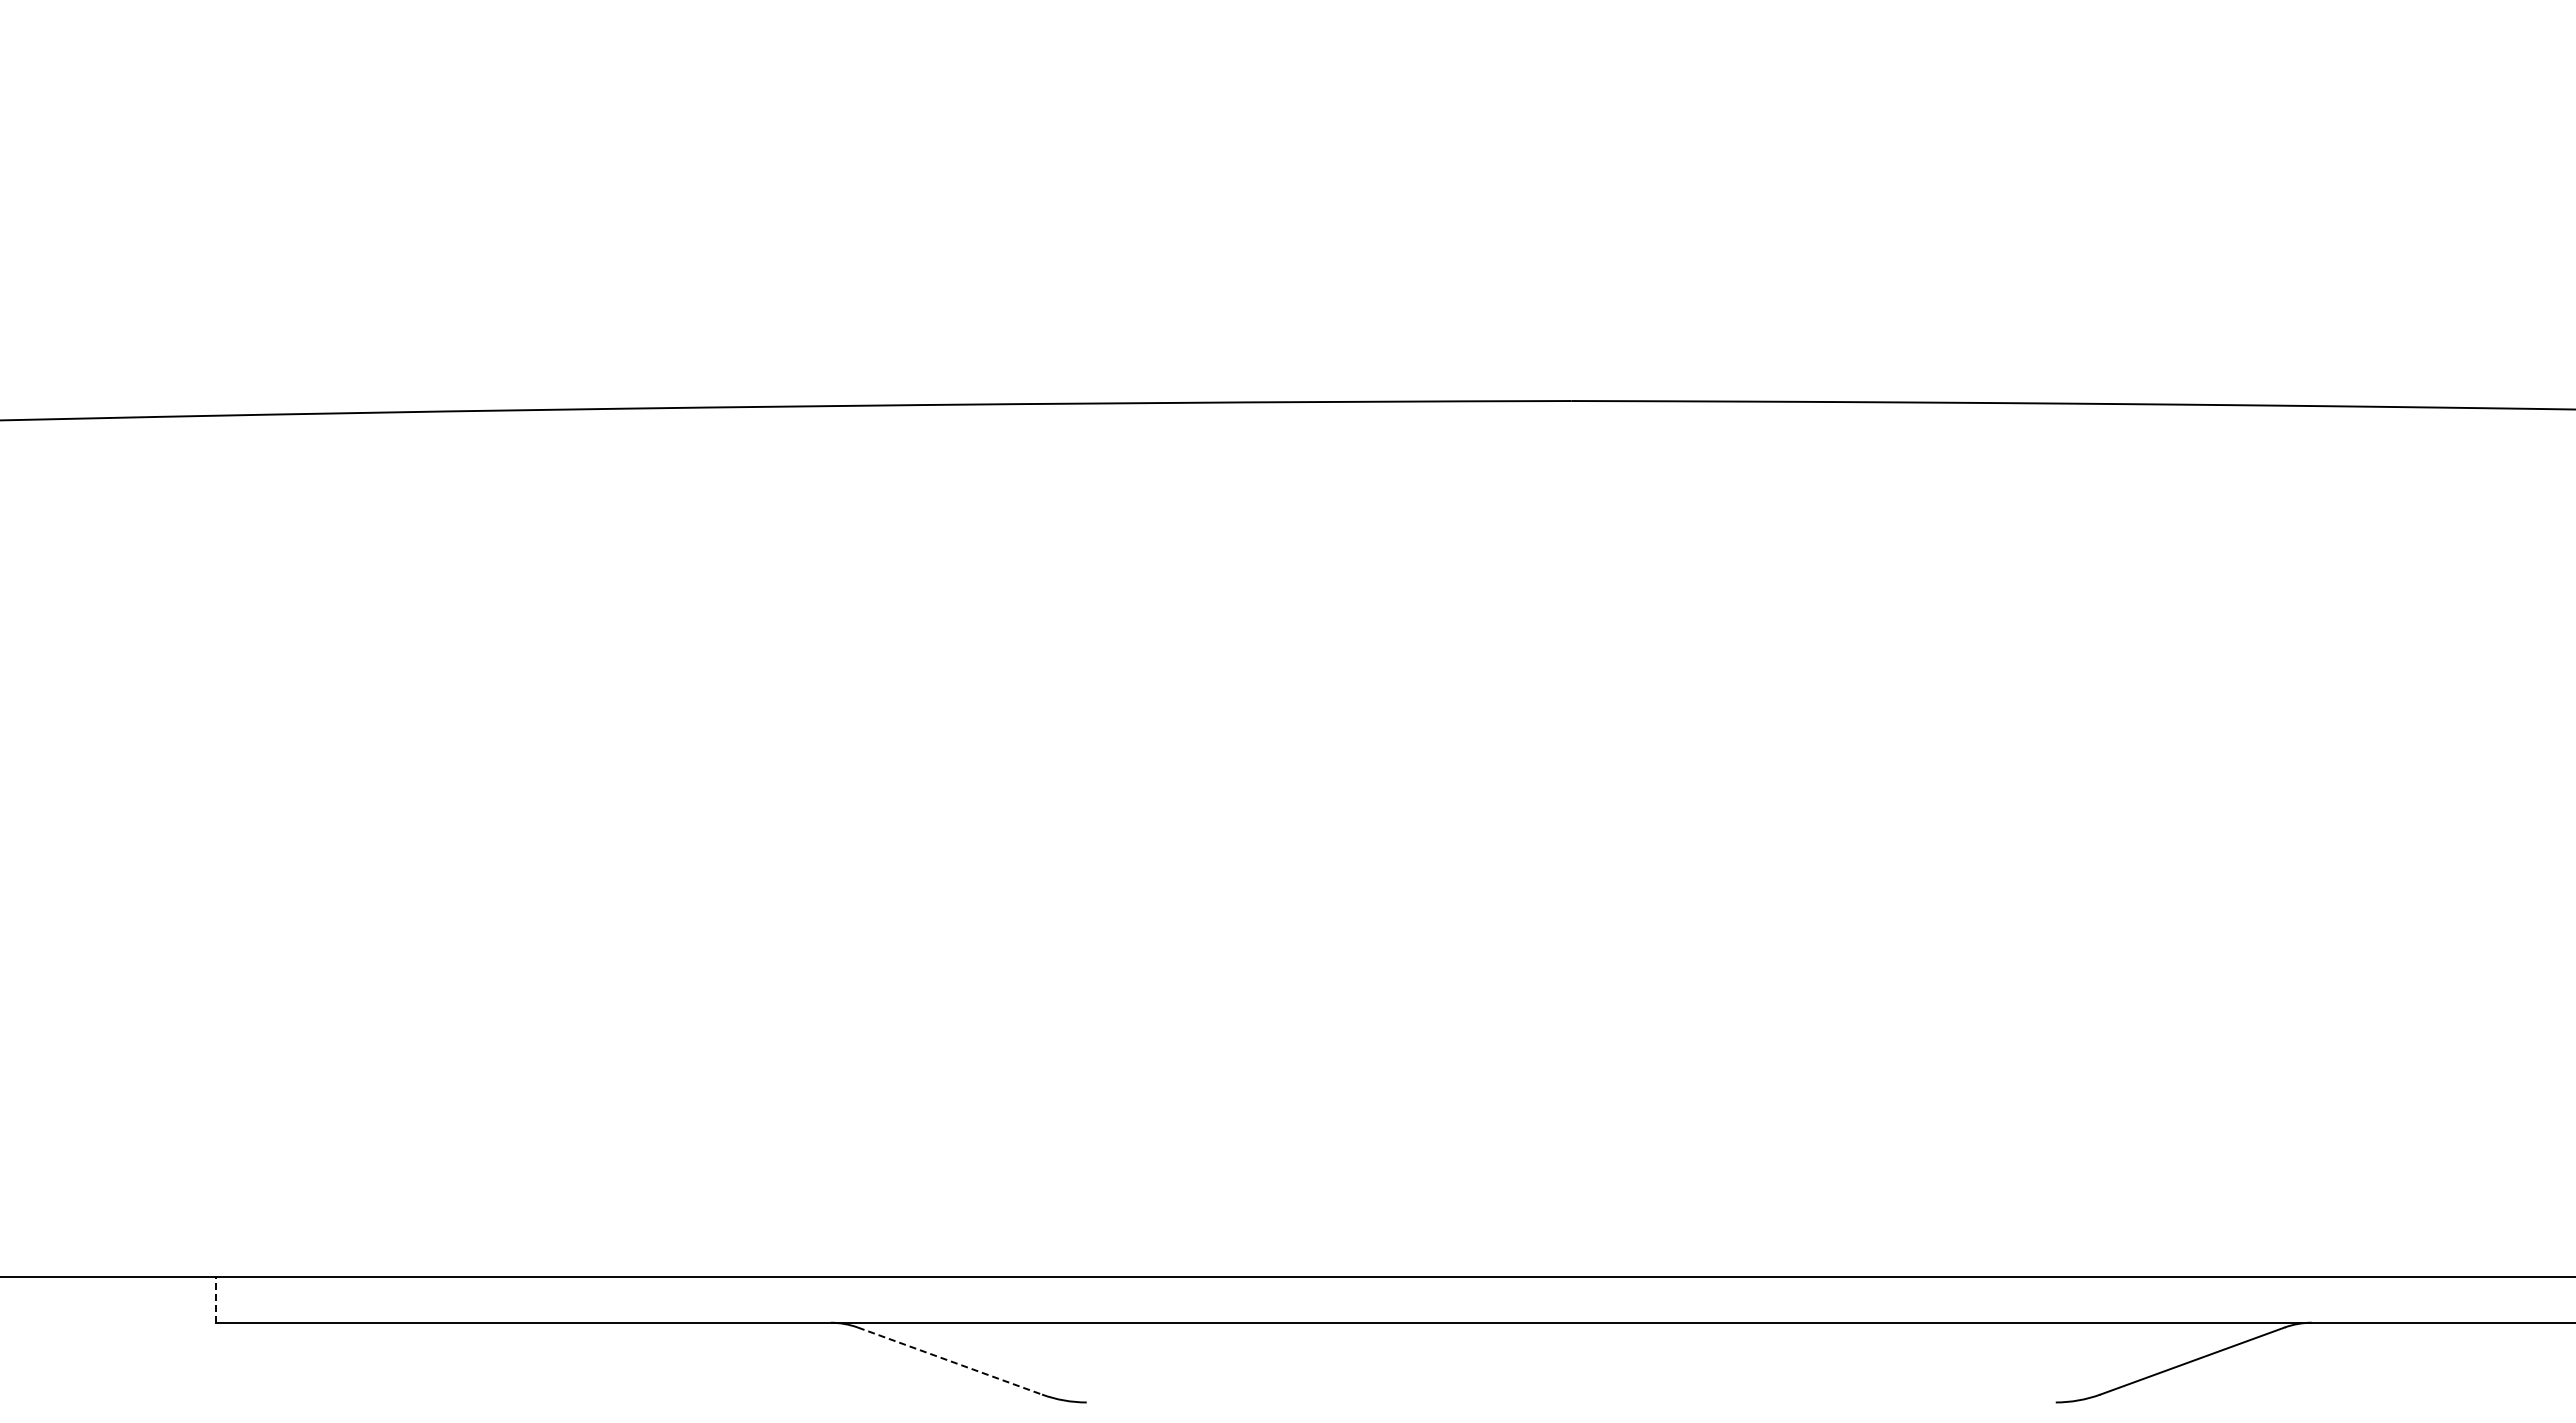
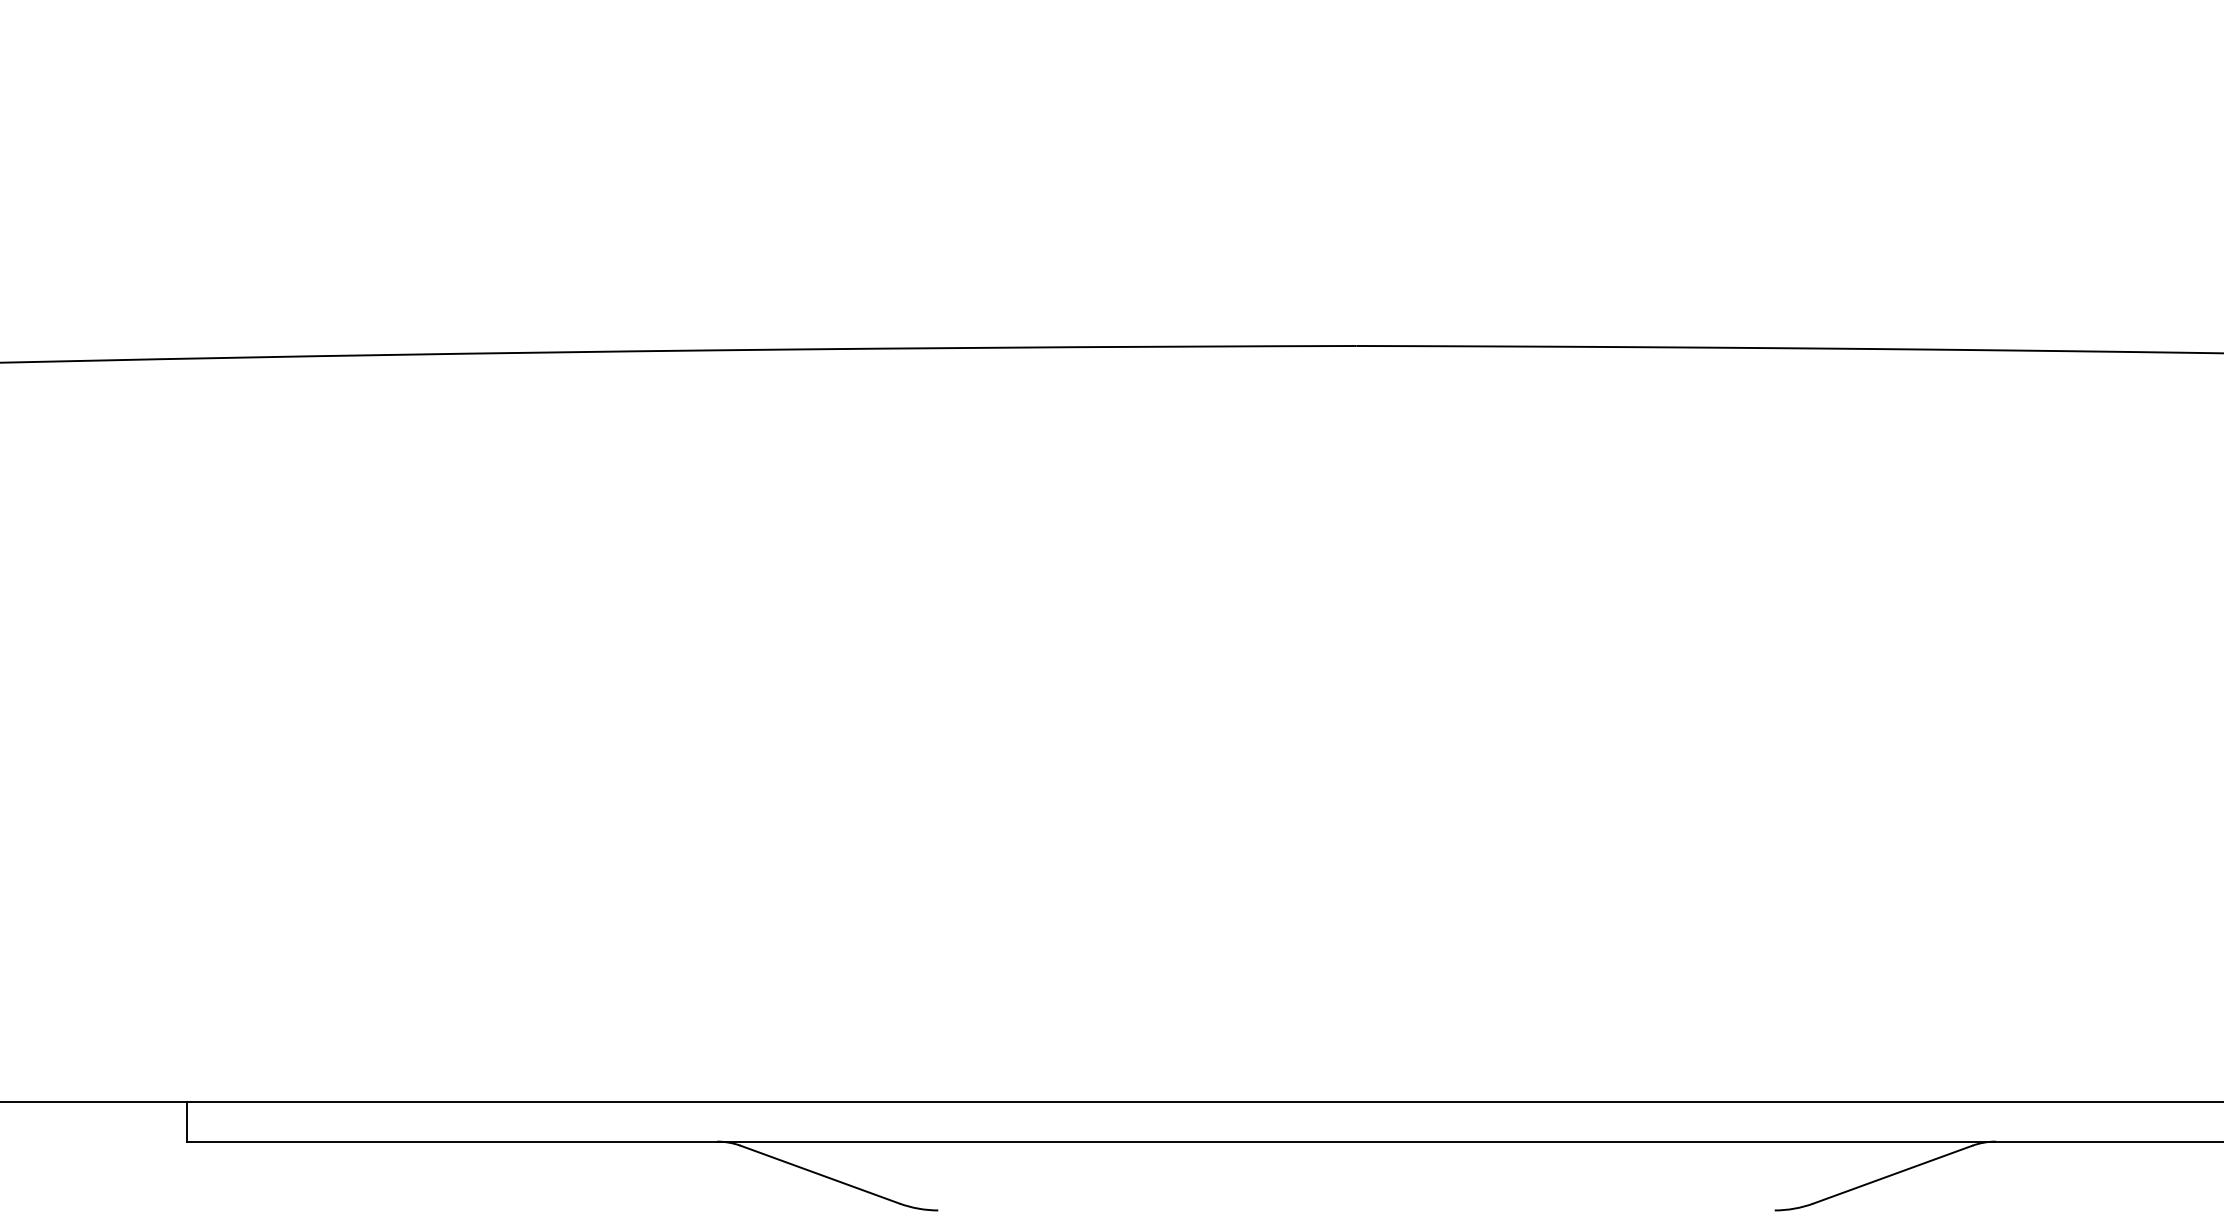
line: (216, 1299) -> (187, 1121), dashed -> solid
line: (949, 1361) -> (819, 1175), dashed -> solid

